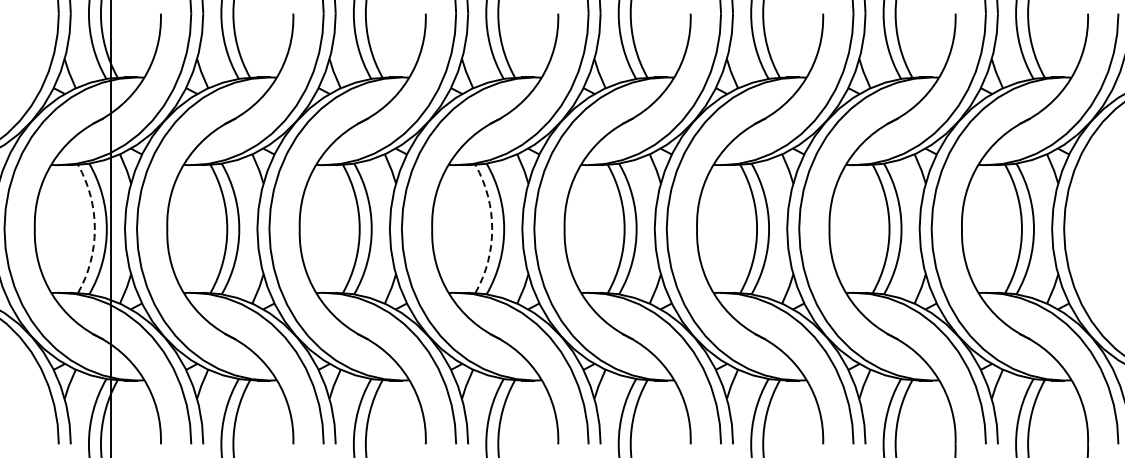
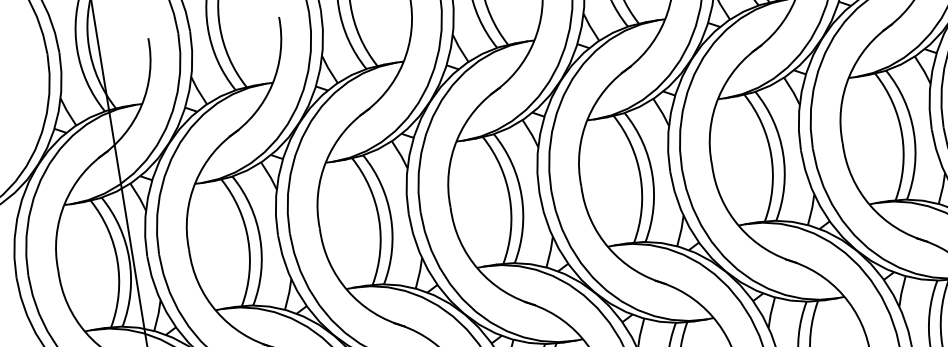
arc: (94, 228) -> (117, 260), dashed -> solid
arc: (492, 228) -> (509, 197), dashed -> solid

